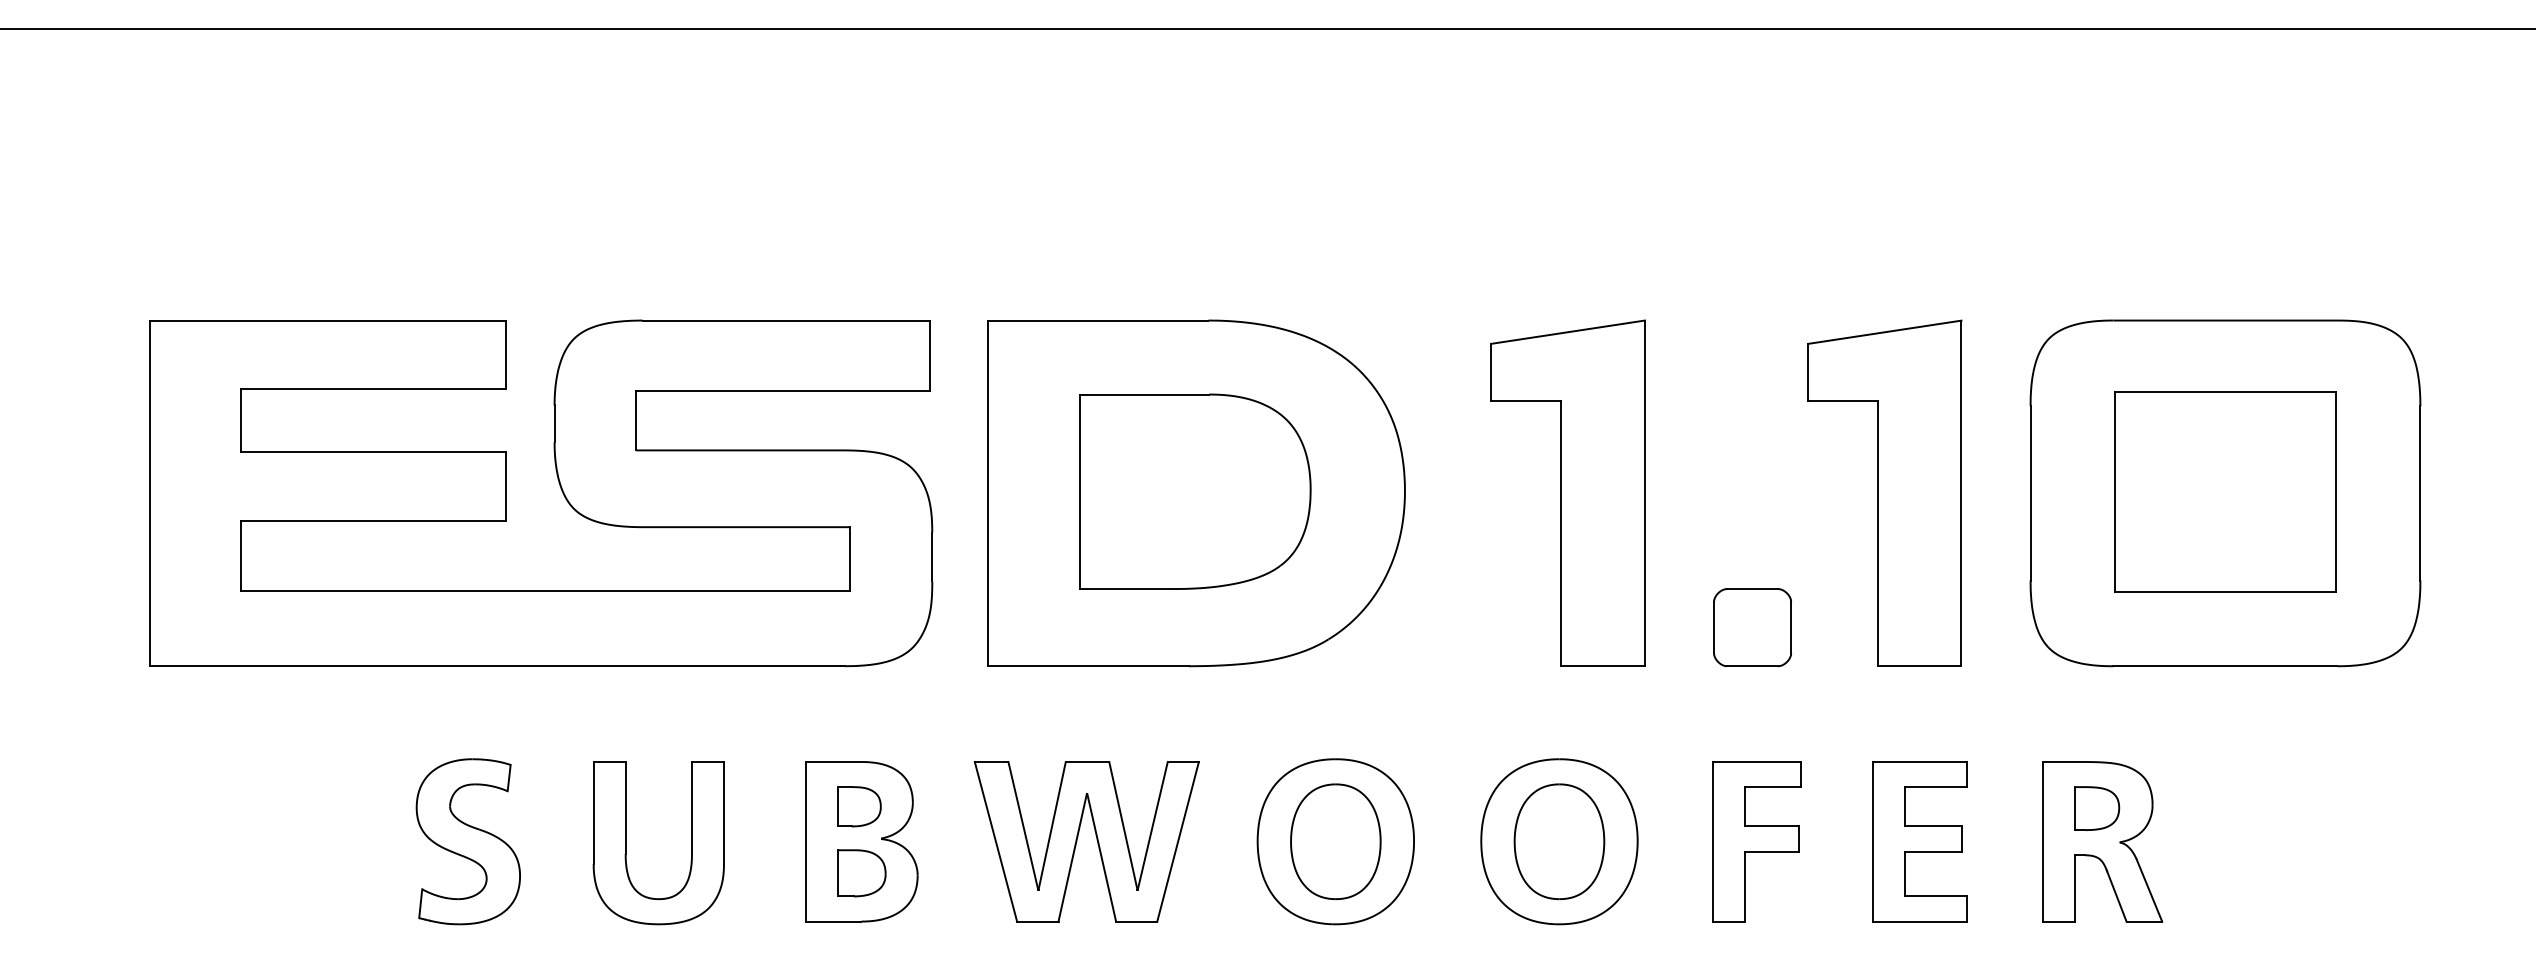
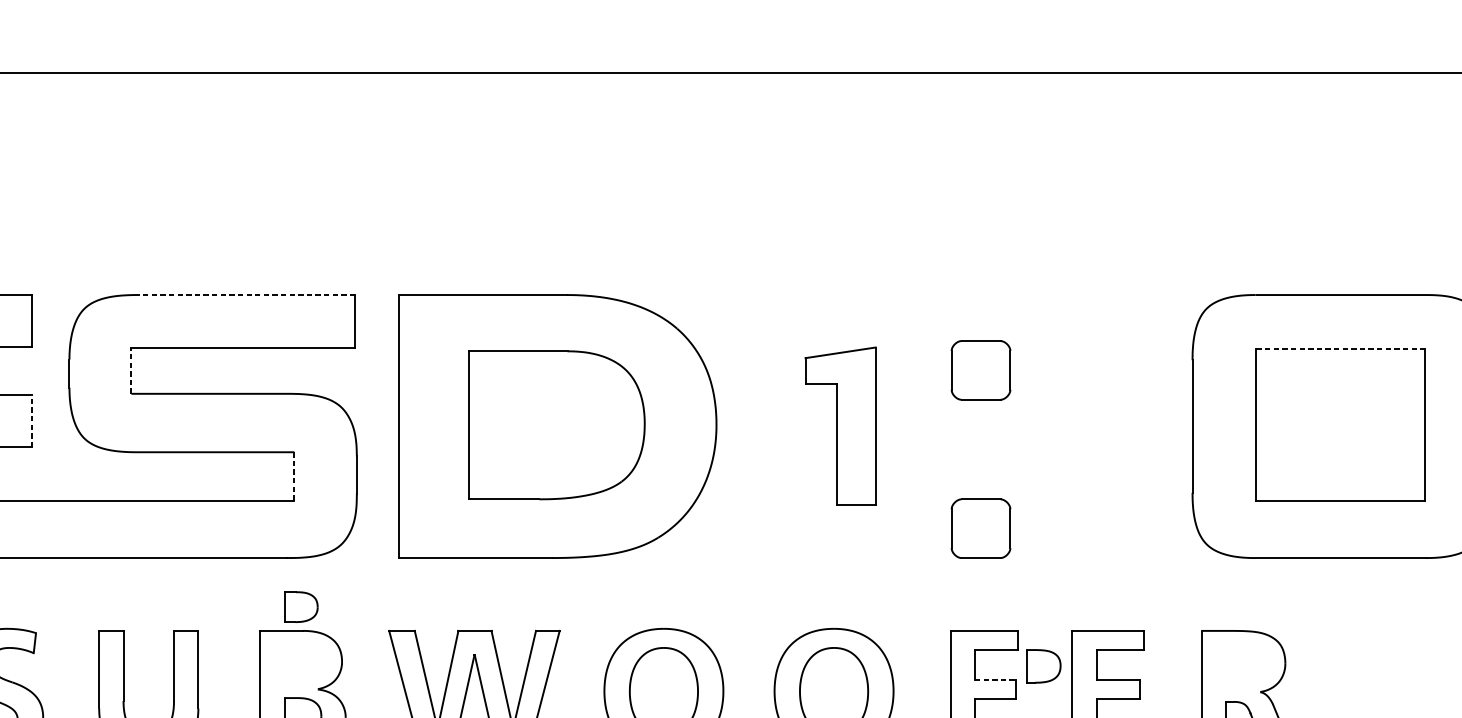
line: (786, 320) -> (245, 294), solid -> dashed
line: (2225, 391) -> (1340, 349), solid -> dashed
part: (1752, 419) -> (980, 370), added
line: (636, 420) -> (131, 371), solid -> dashed
line: (505, 485) -> (32, 420), solid -> dashed
part: (1567, 492) -> (840, 425), size x0.6
part: (1884, 492) -> (1081, 425), removed
line: (850, 559) -> (294, 476), solid -> dashed
part: (859, 806) -> (301, 606), moved
part: (2097, 808) -> (1044, 666), moved
line: (1771, 826) -> (995, 680), solid -> dashed

